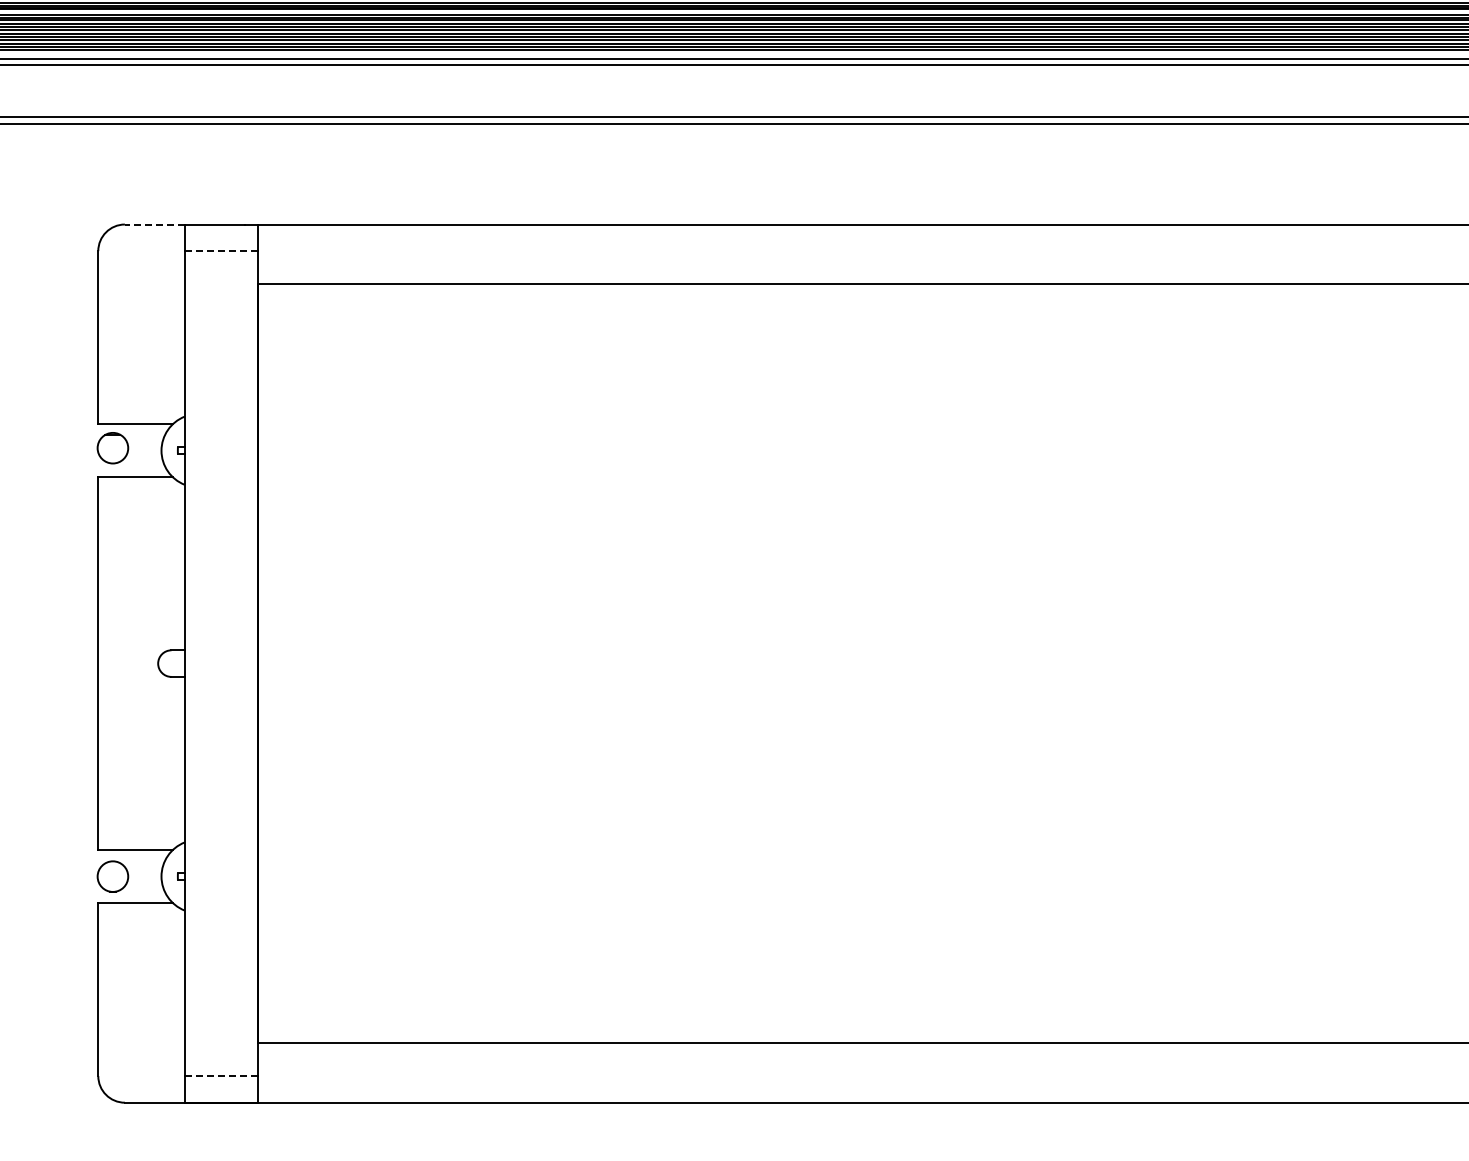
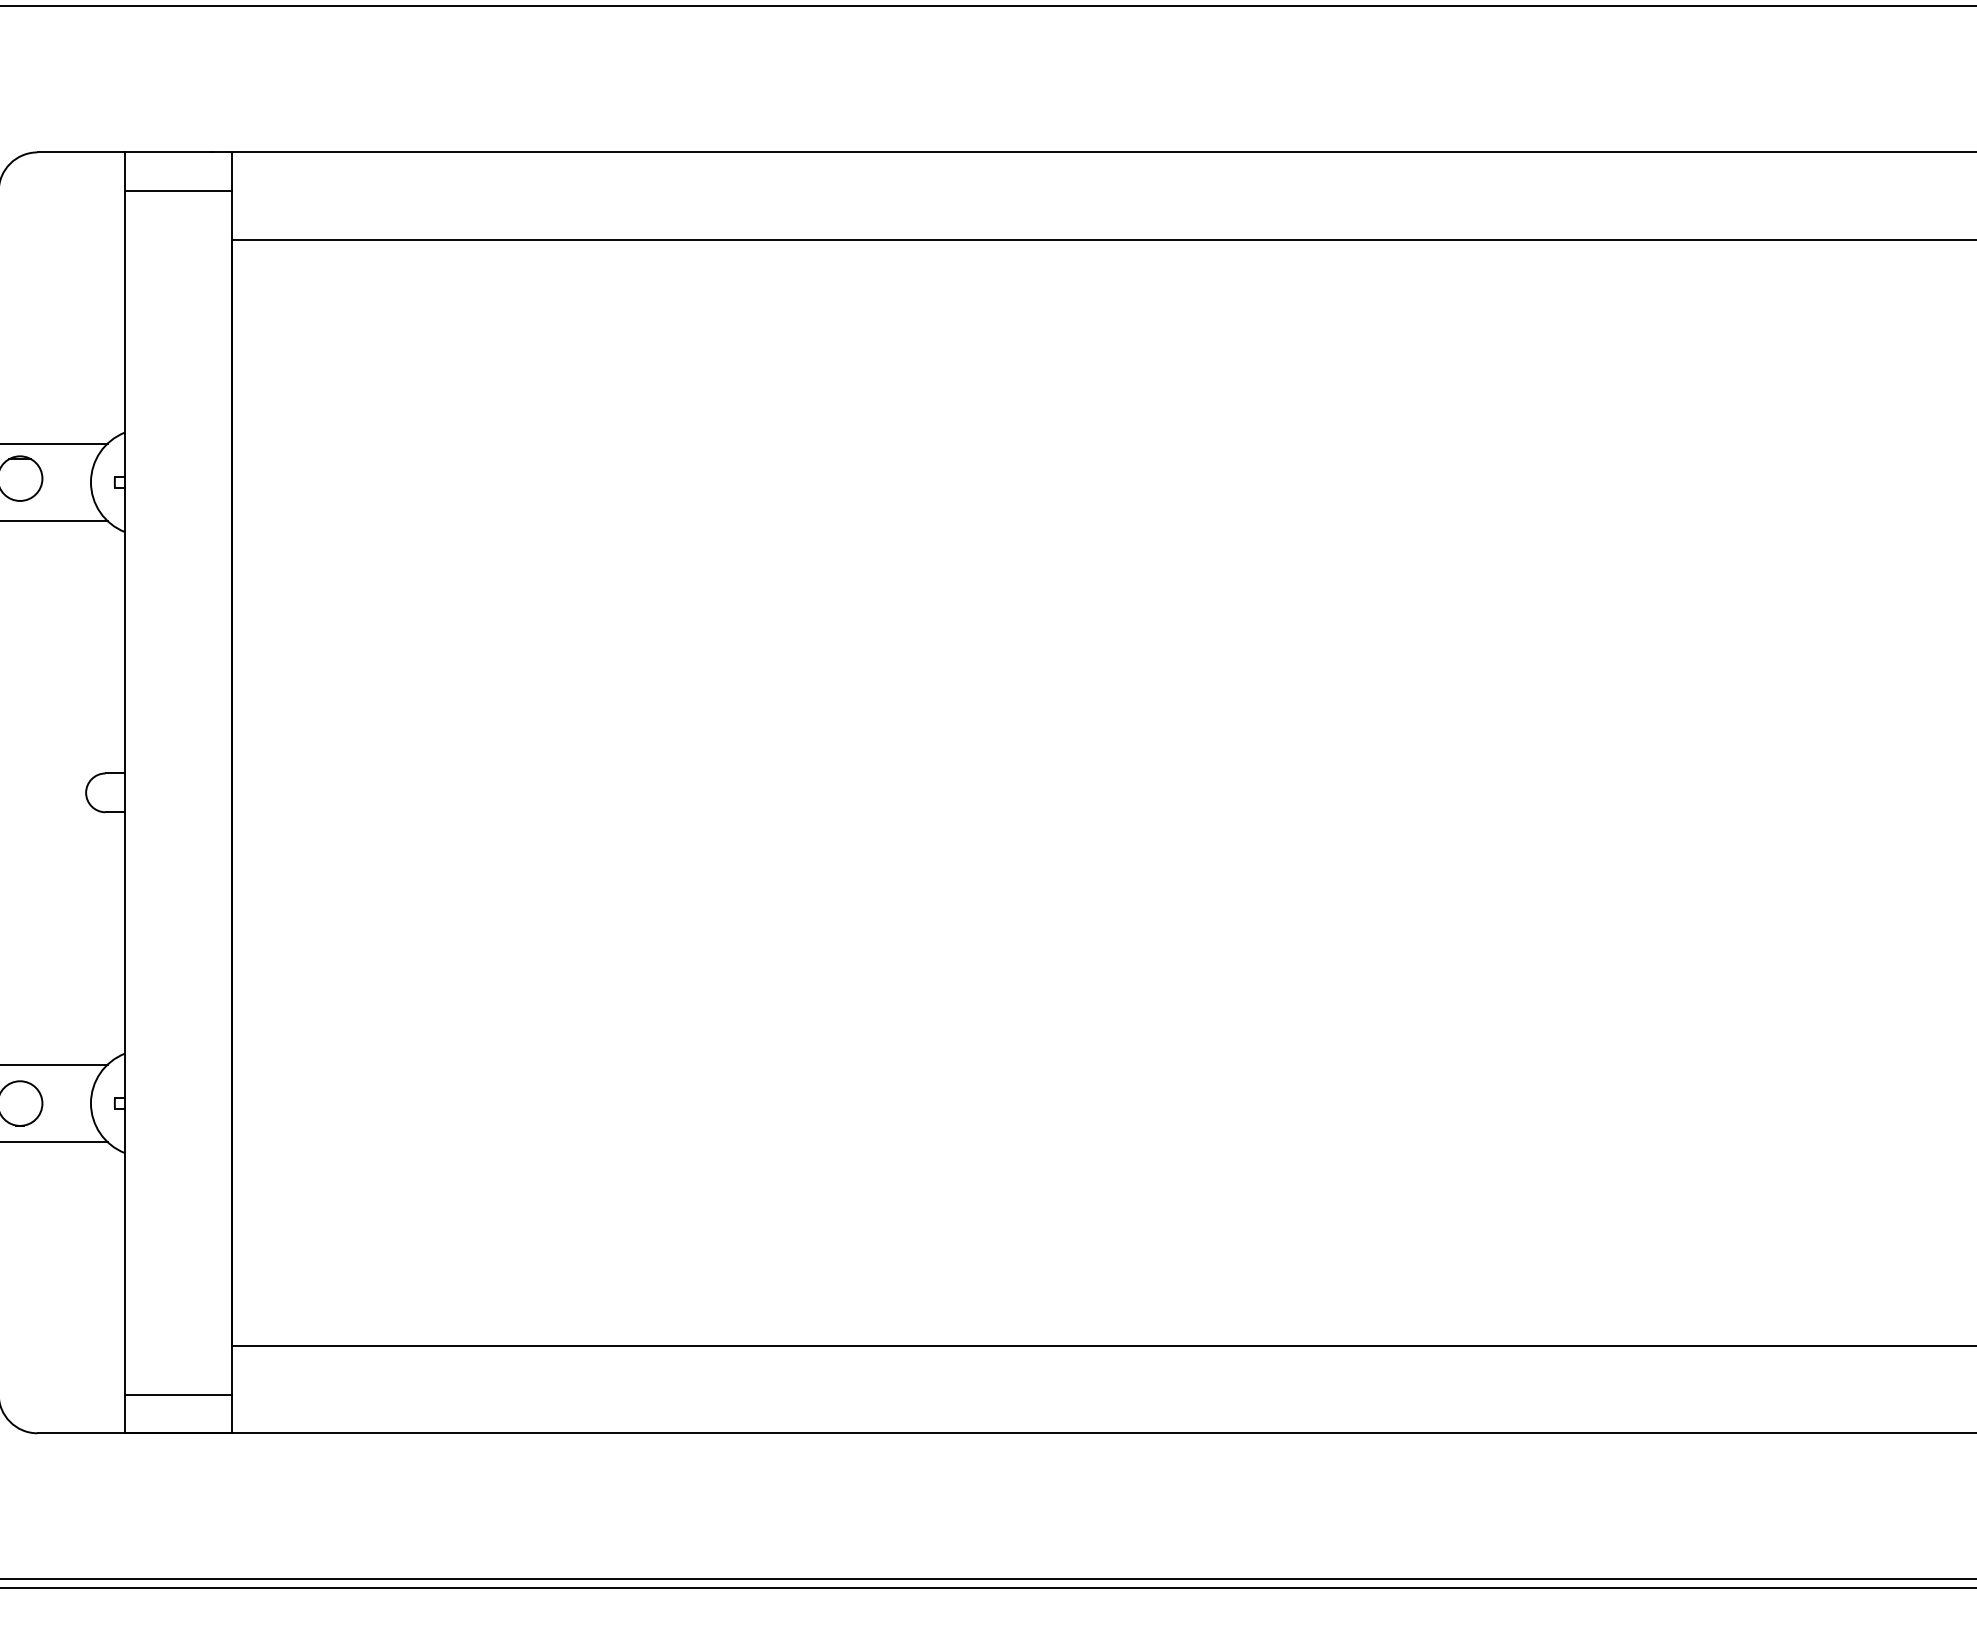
line: (154, 224) -> (80, 152), dashed -> solid
line: (221, 251) -> (178, 191), dashed -> solid
line: (221, 1076) -> (178, 1395), dashed -> solid

